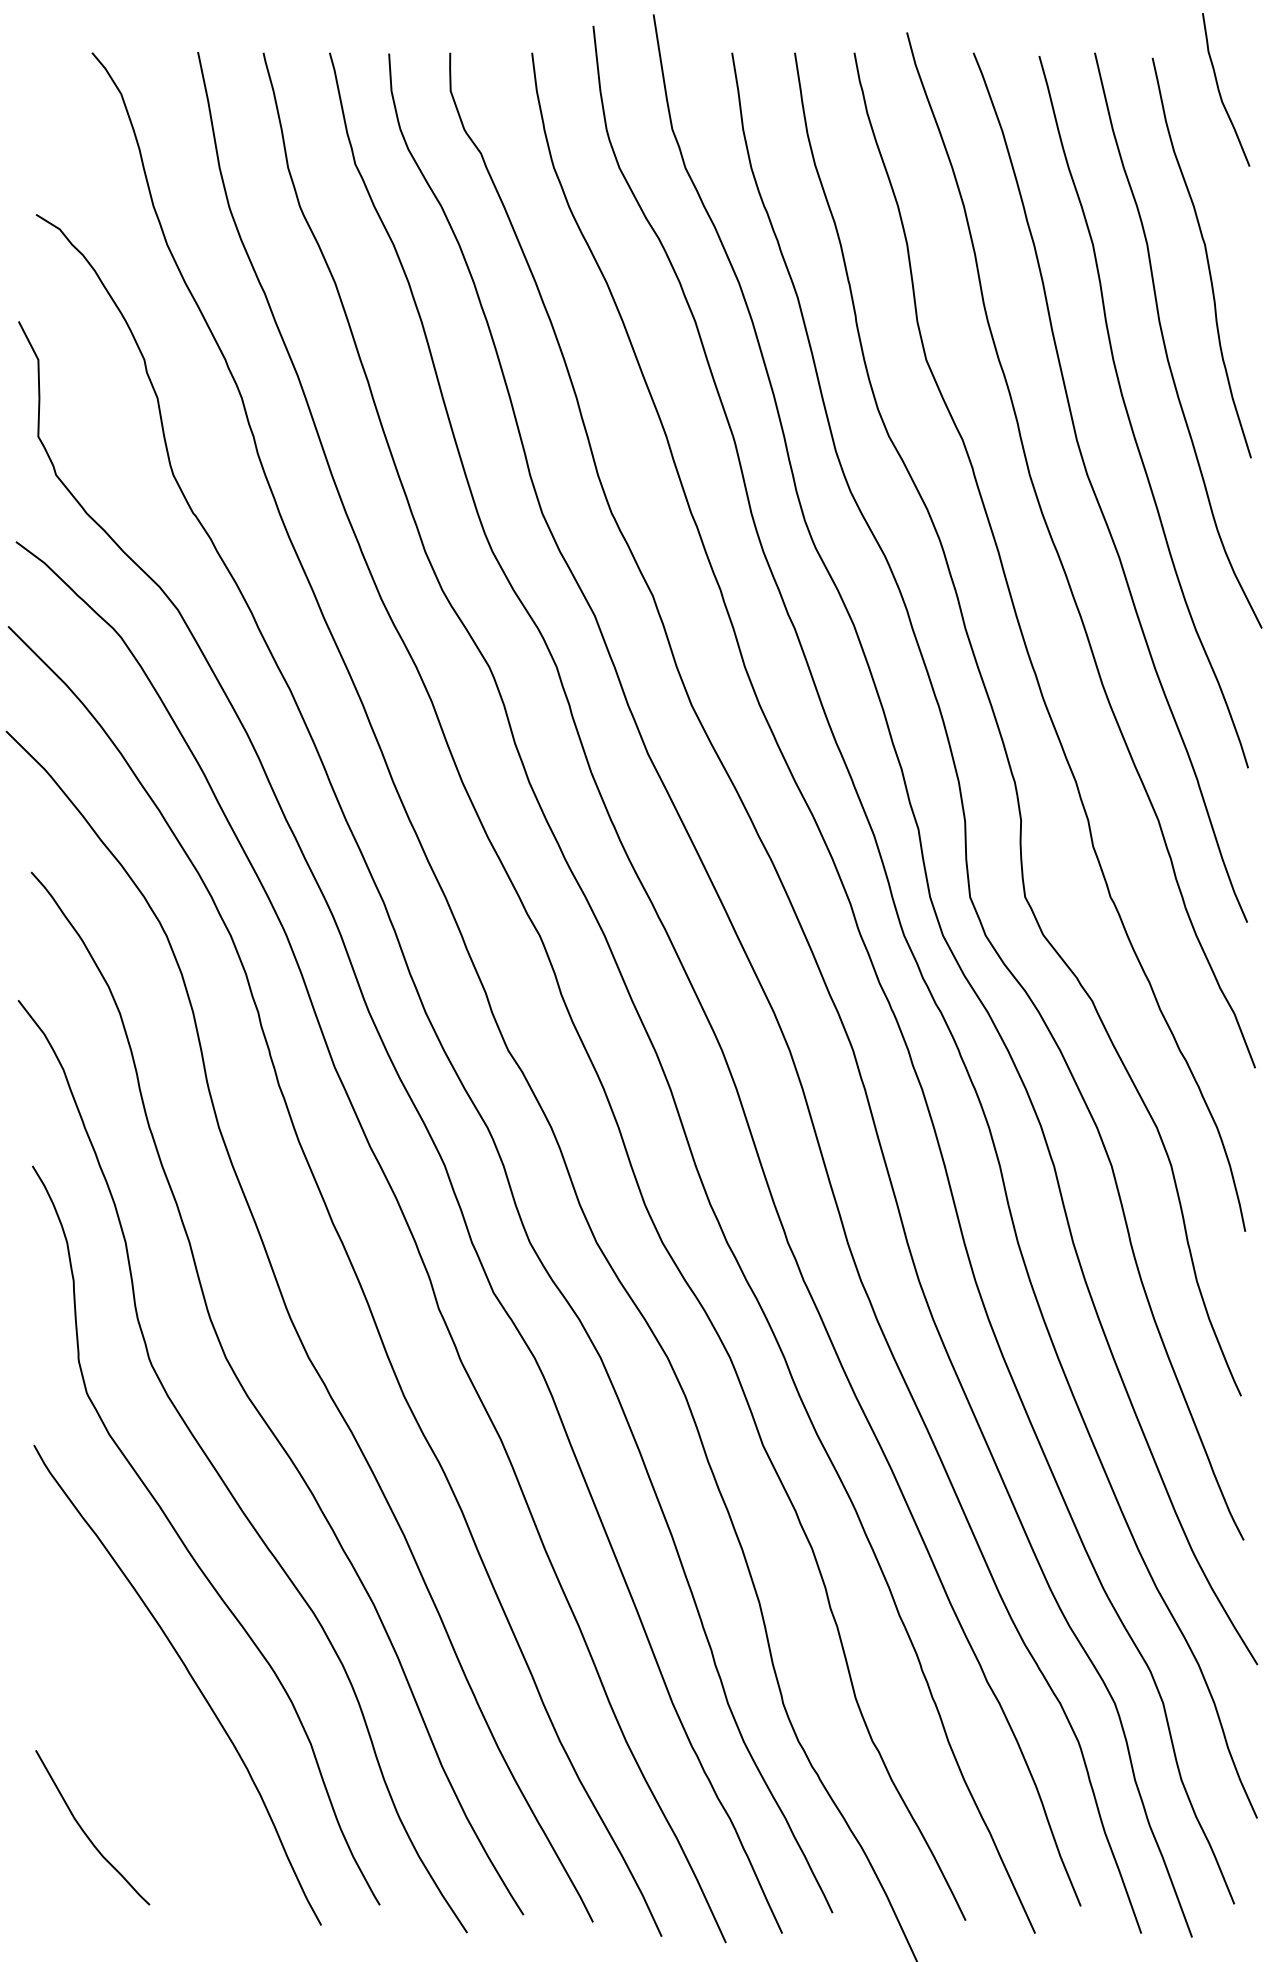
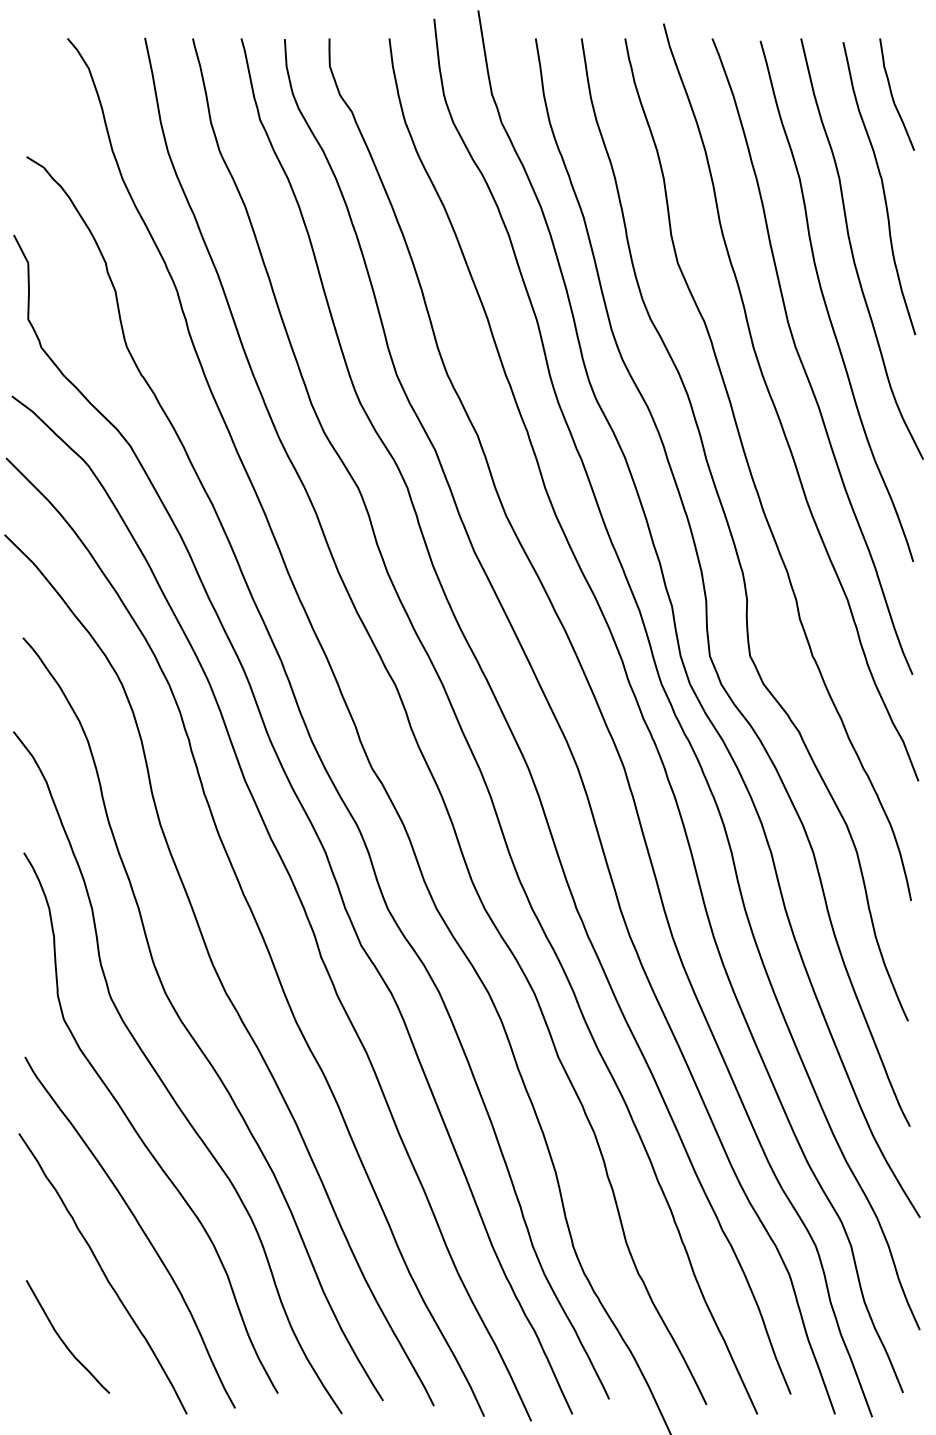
curve: (1221, 92) -> (893, 96), moved
curve: (139, 1739) -> (102, 1272), added

